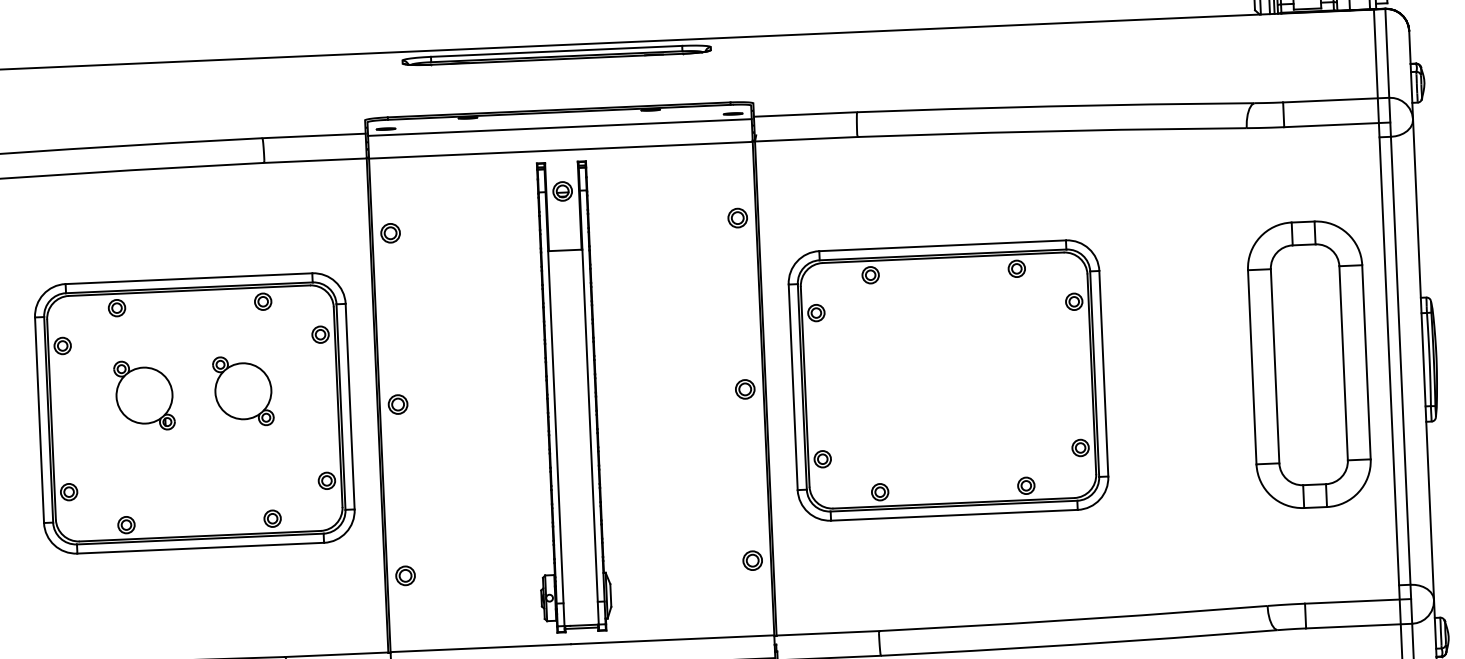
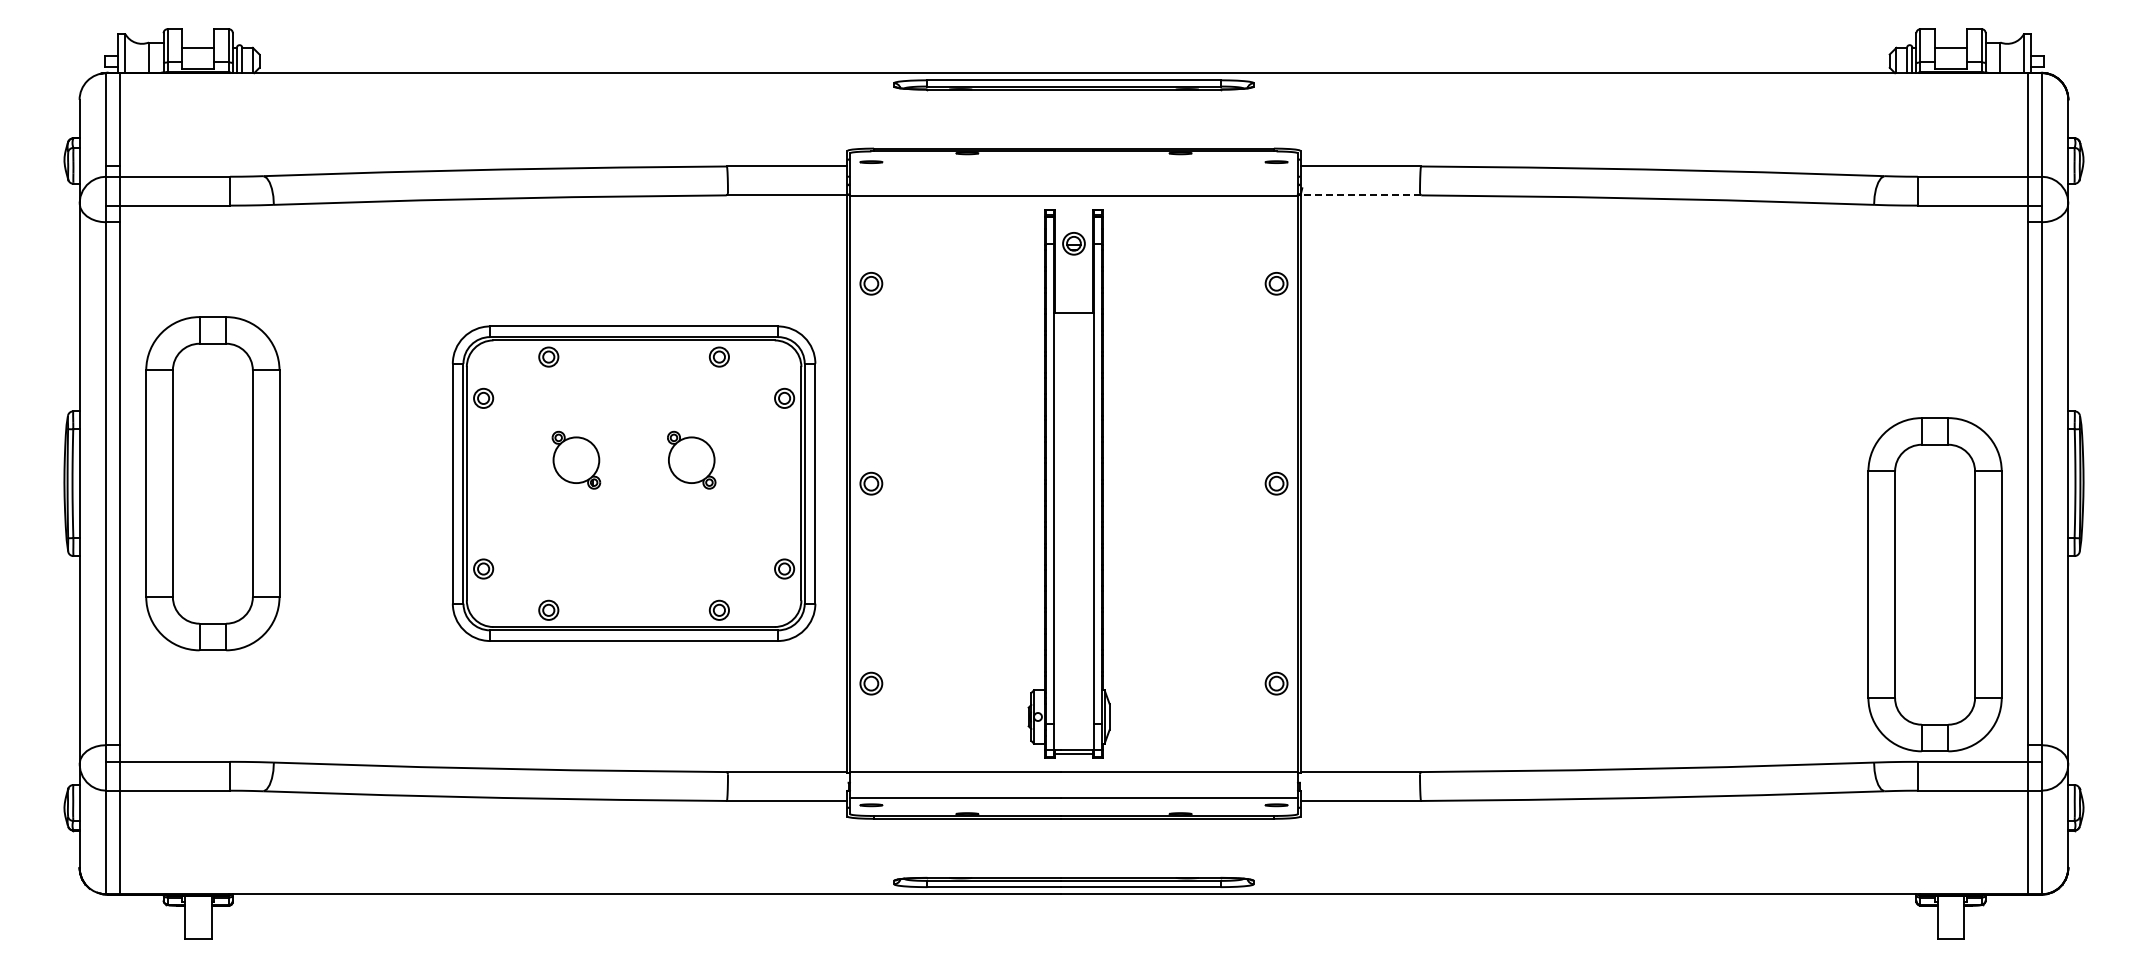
line: (559, 127) -> (1073, 169), removed
line: (806, 139) -> (1360, 195), solid -> dashed
part: (1308, 364) -> (1934, 584), moved
part: (948, 380) -> (1513, 483), removed
part: (243, 390) -> (691, 459), size x0.7
part: (144, 394) -> (576, 459), size x0.7

